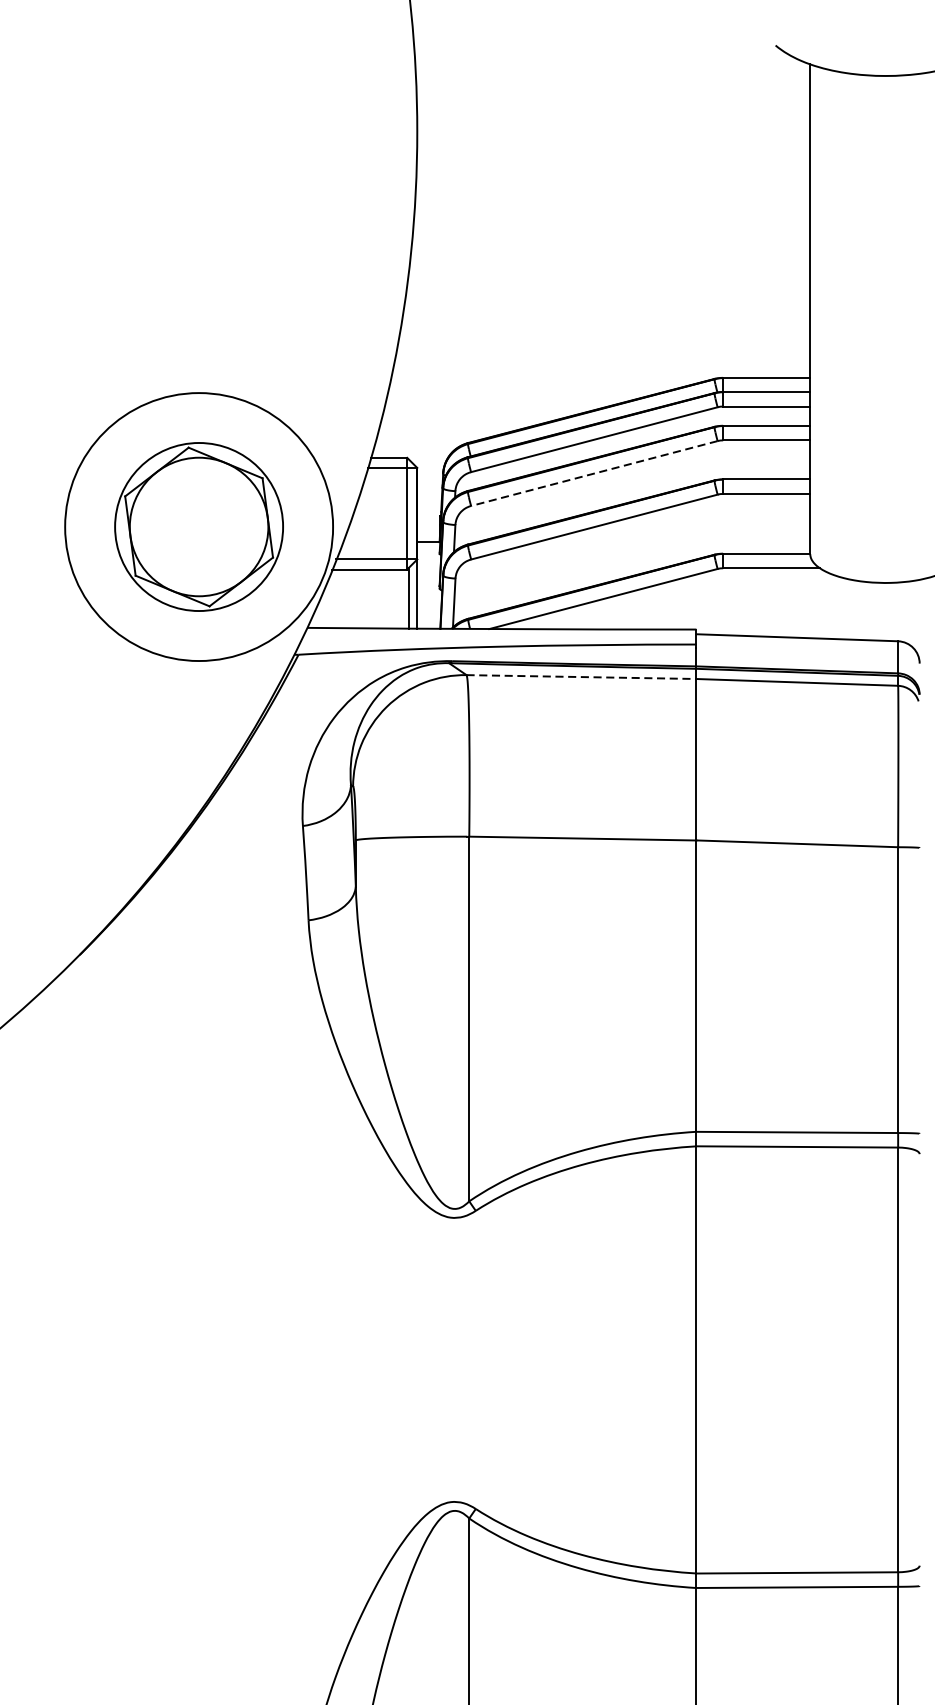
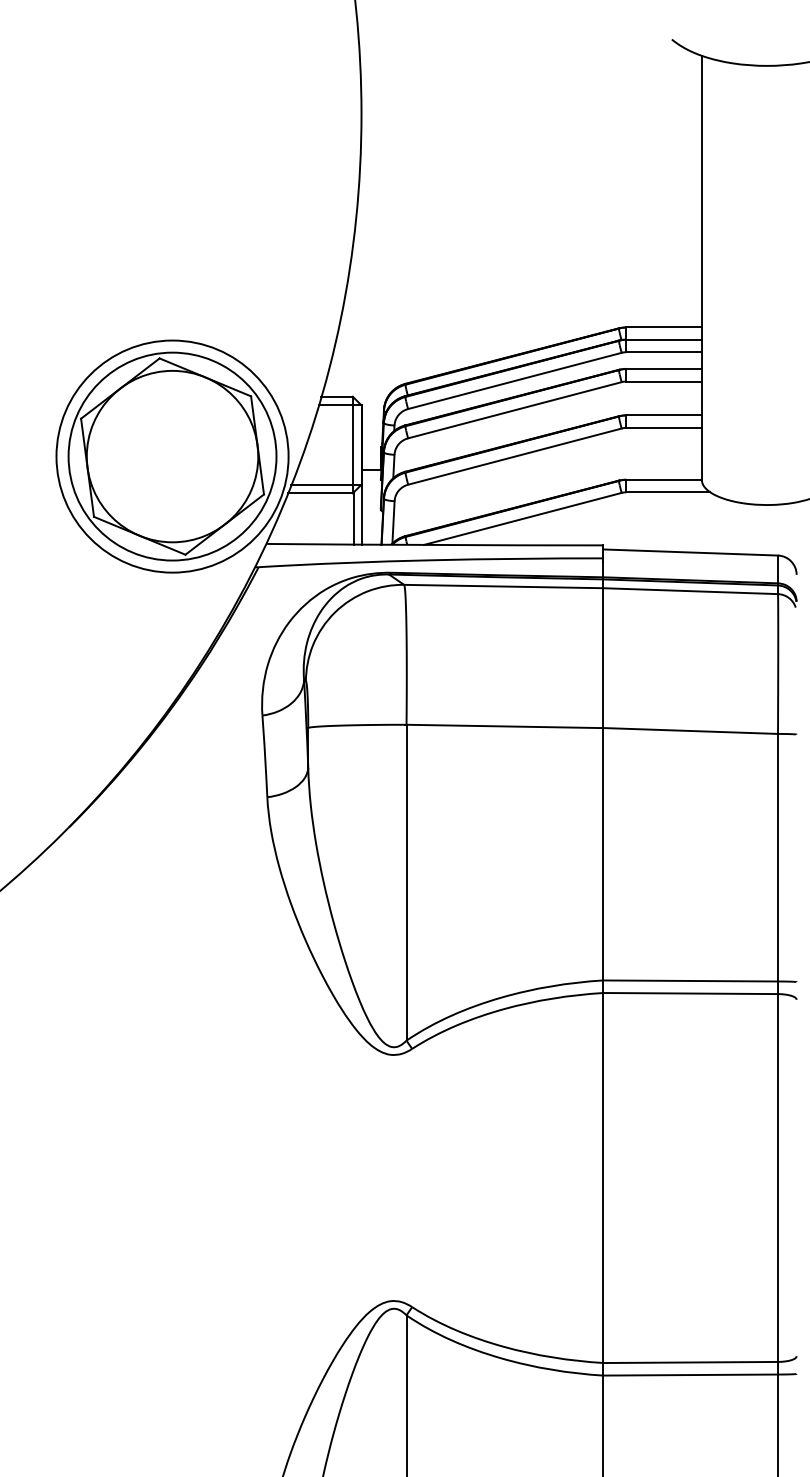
line: (593, 473) -> (514, 410), dashed -> solid
part: (199, 526) -> (172, 456), size x1.43
line: (581, 677) -> (503, 586), dashed -> solid

